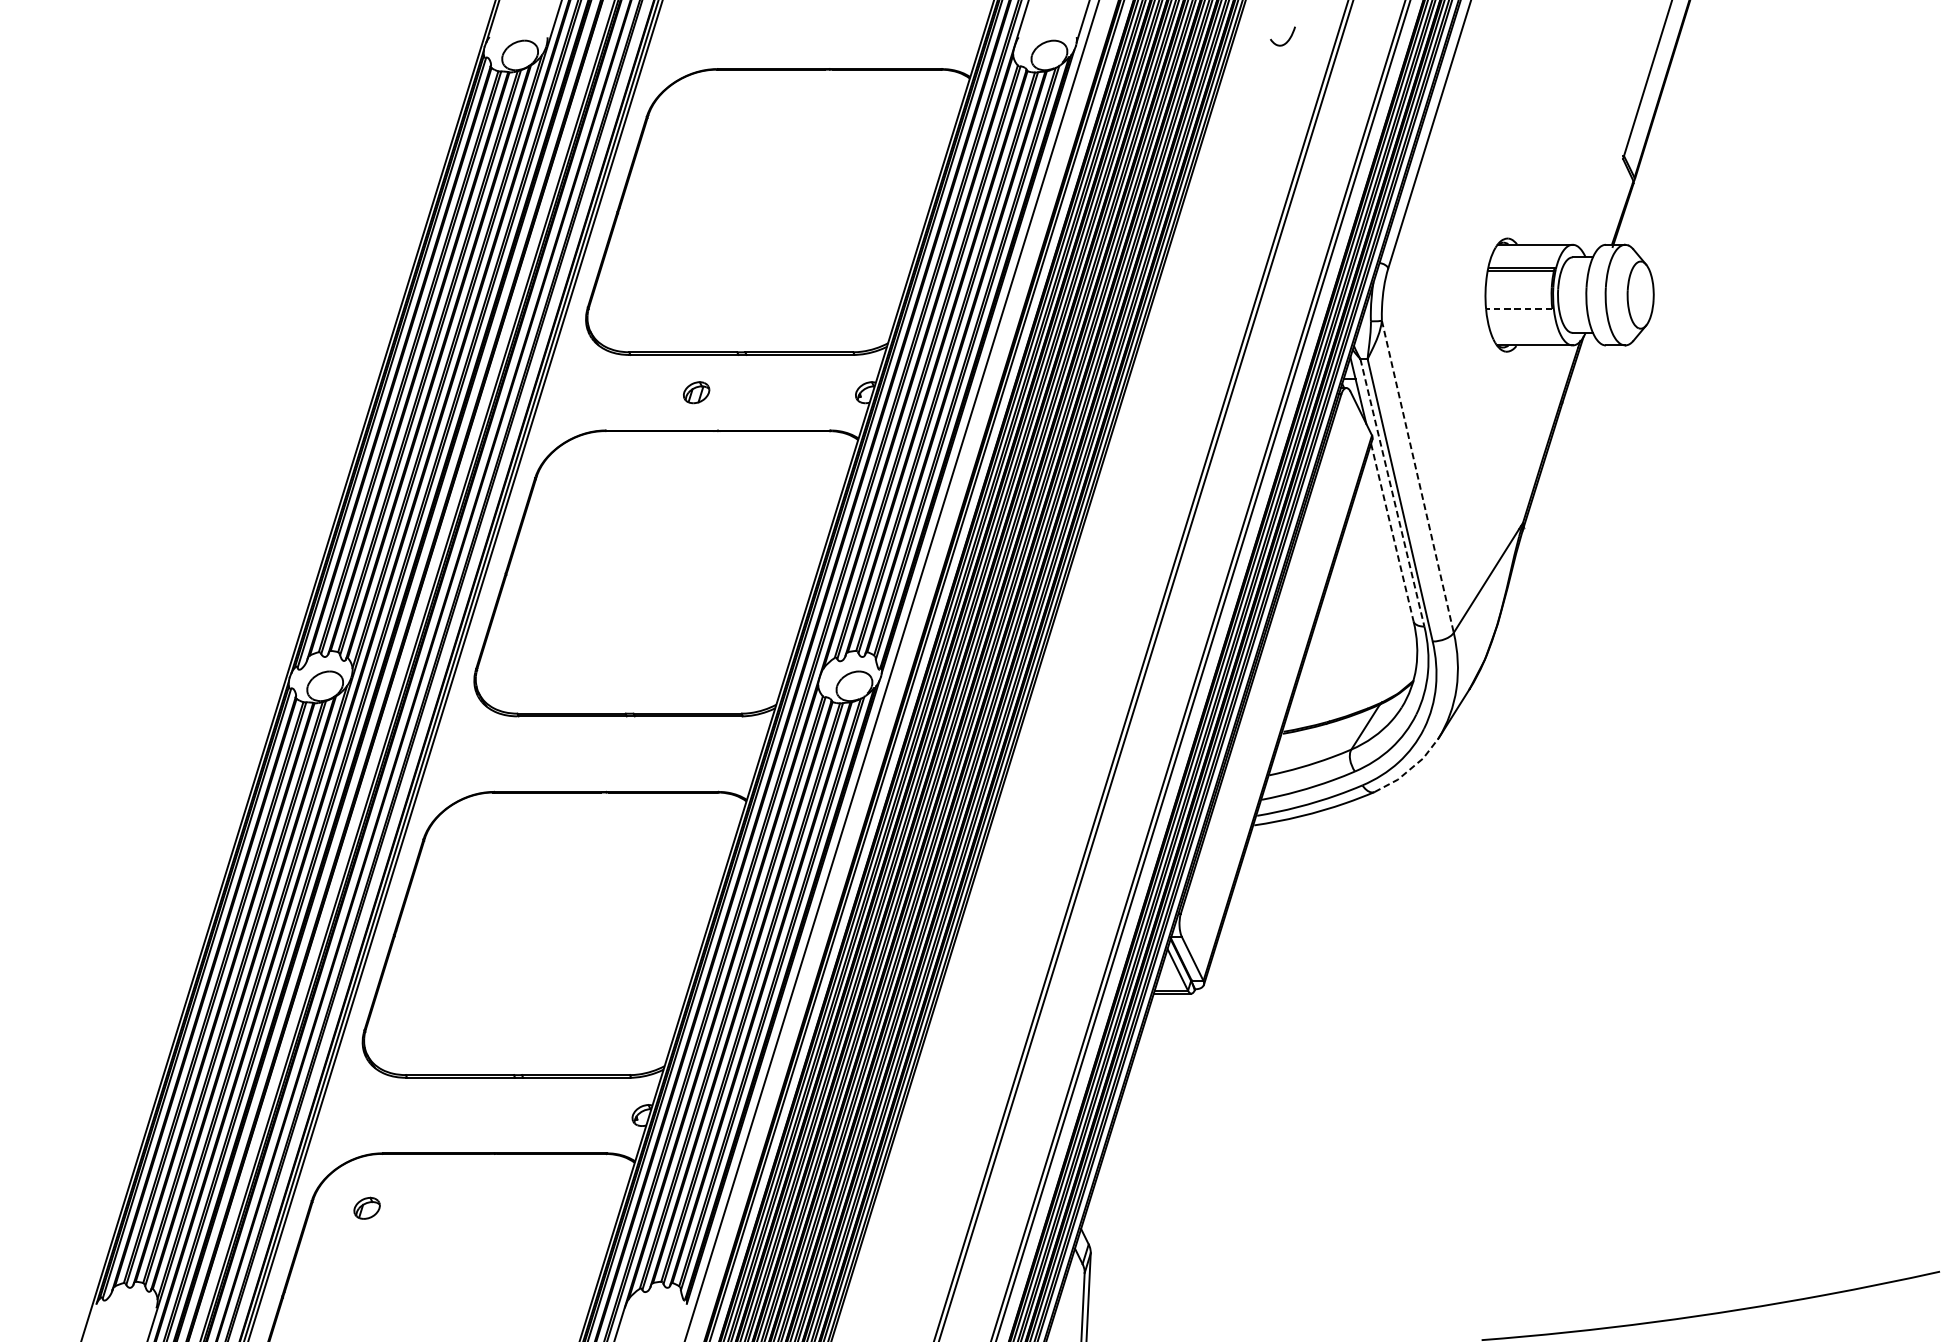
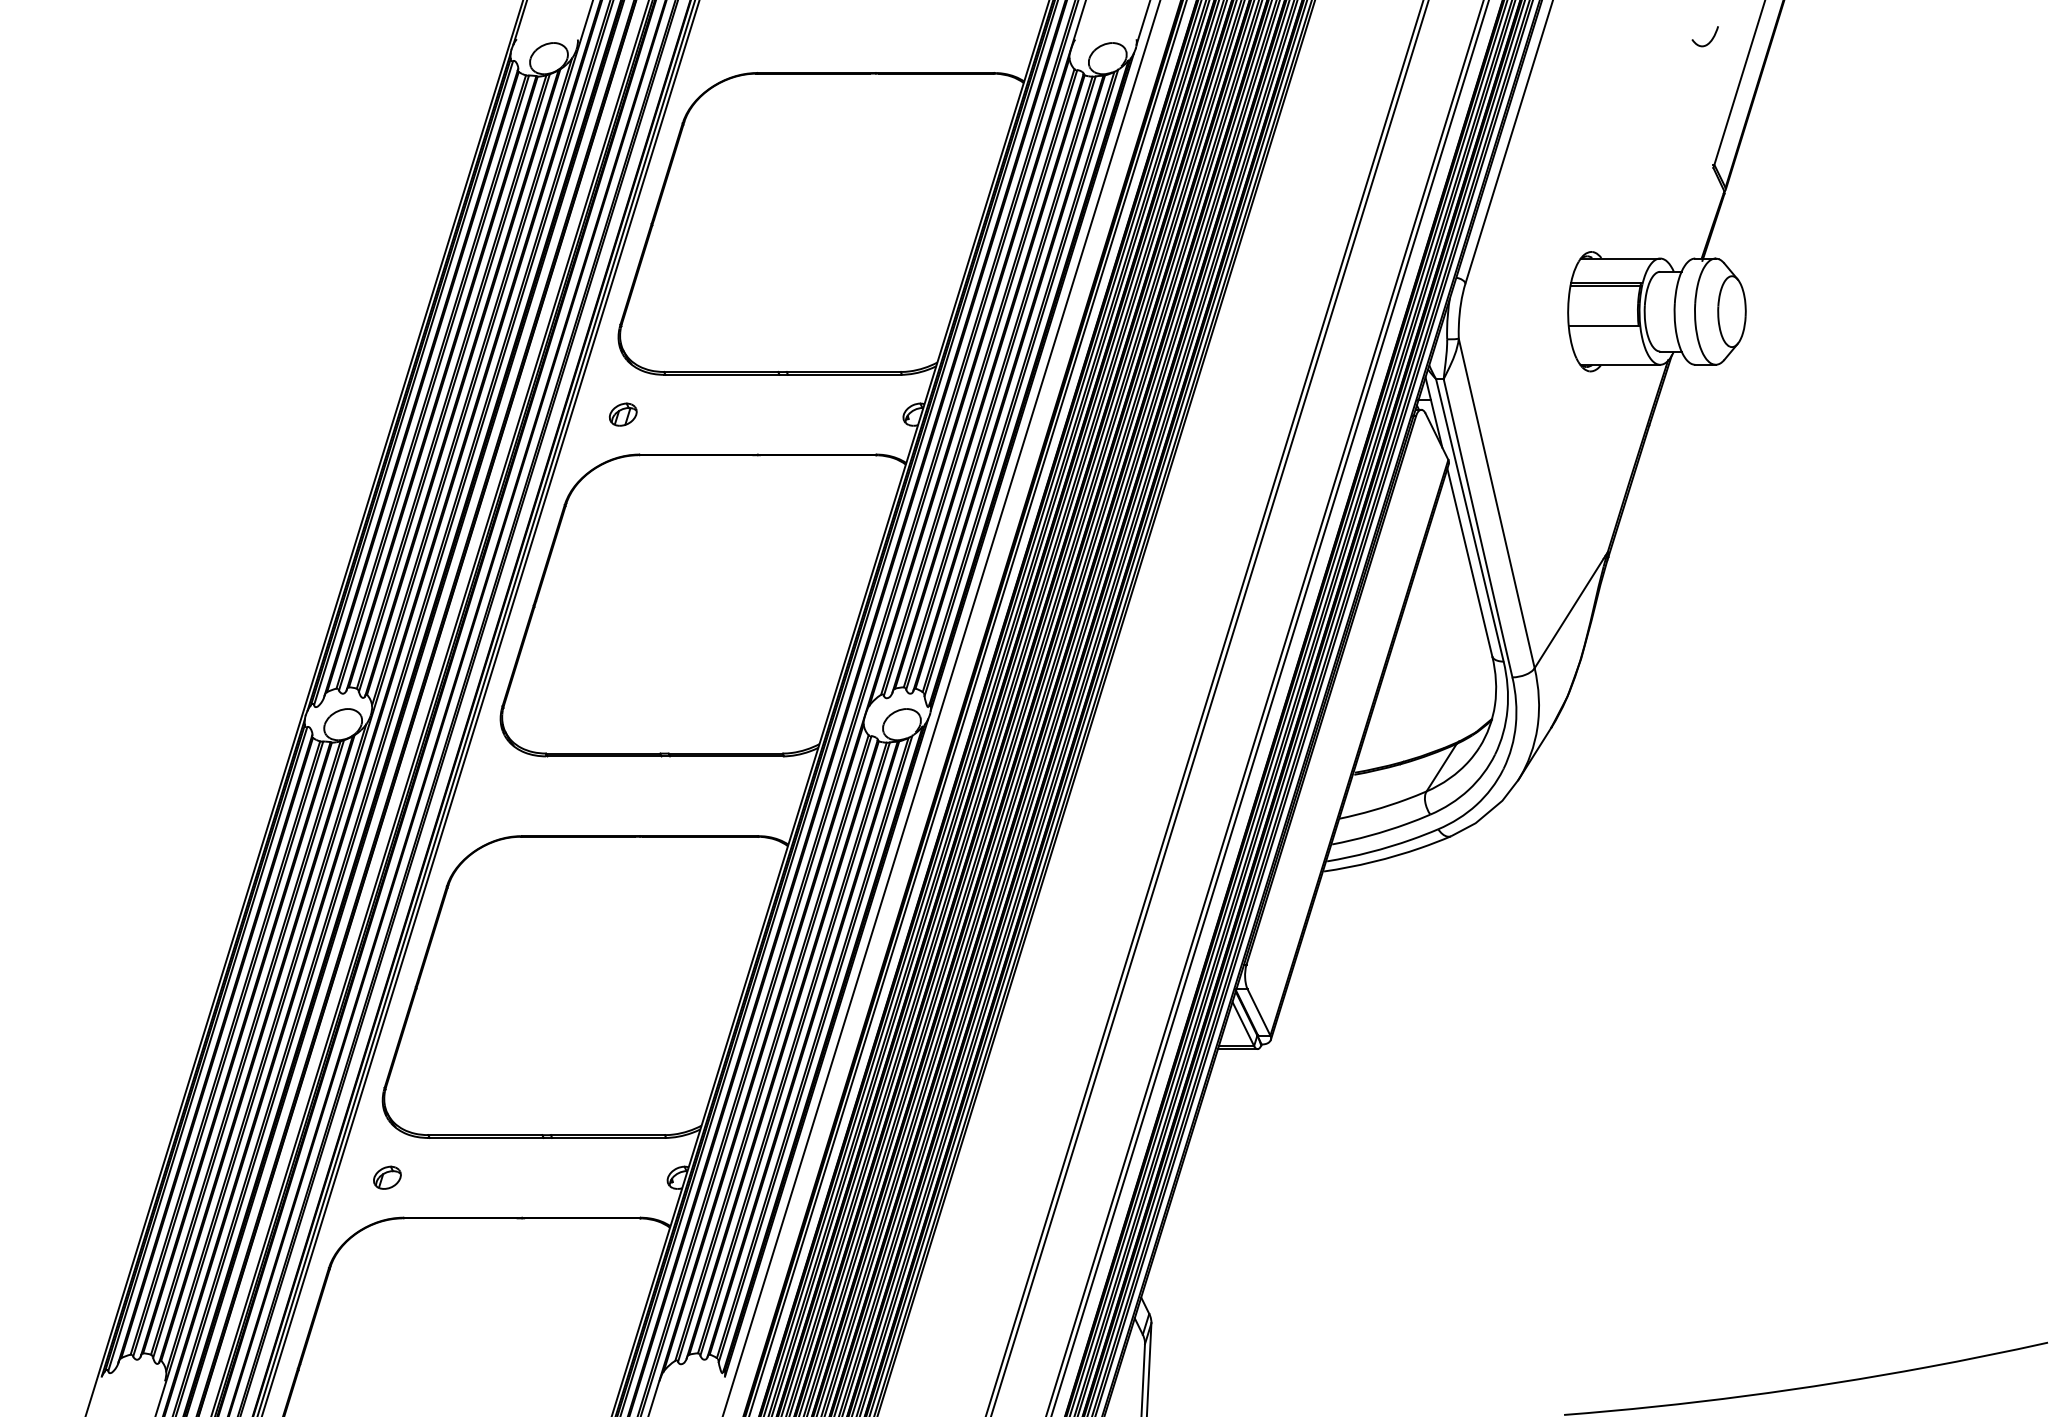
curve: (1286, 41) -> (1709, 41), moved
line: (1518, 309) -> (1603, 326), dashed -> solid
part: (696, 392) -> (623, 414), moved
line: (1417, 476) -> (1496, 503), dashed -> solid
line: (1392, 492) -> (1469, 520), dashed -> solid
line: (1392, 532) -> (1469, 562), dashed -> solid
line: (1410, 769) -> (1488, 812), dashed -> solid
part: (367, 1208) -> (387, 1177), moved

